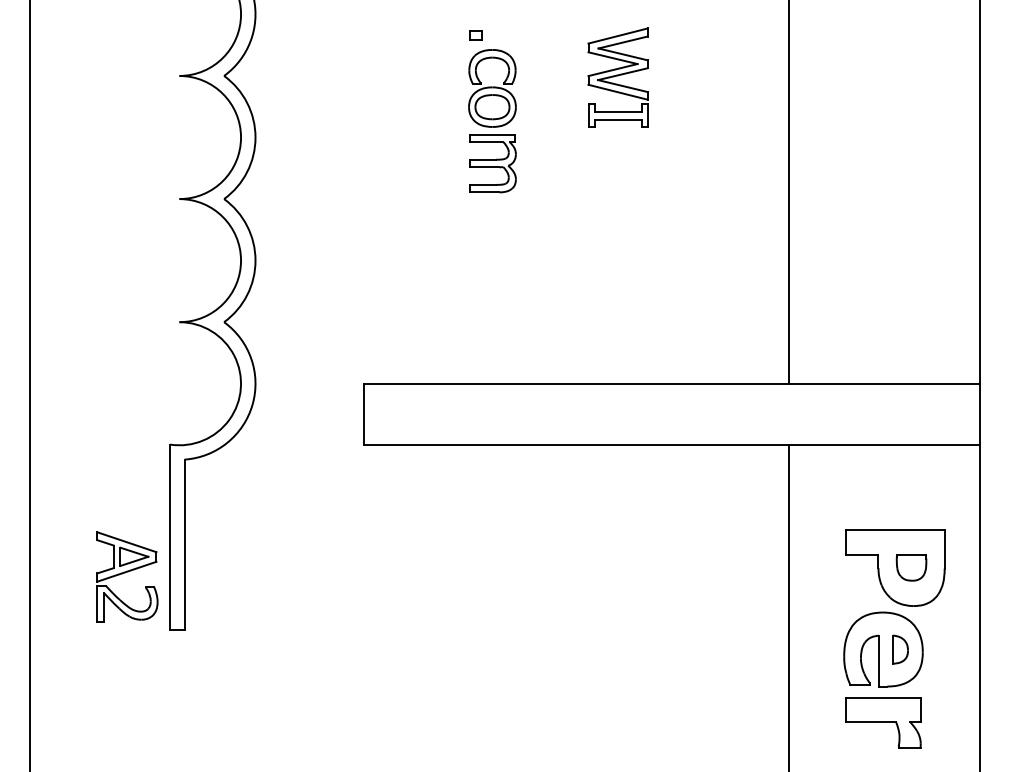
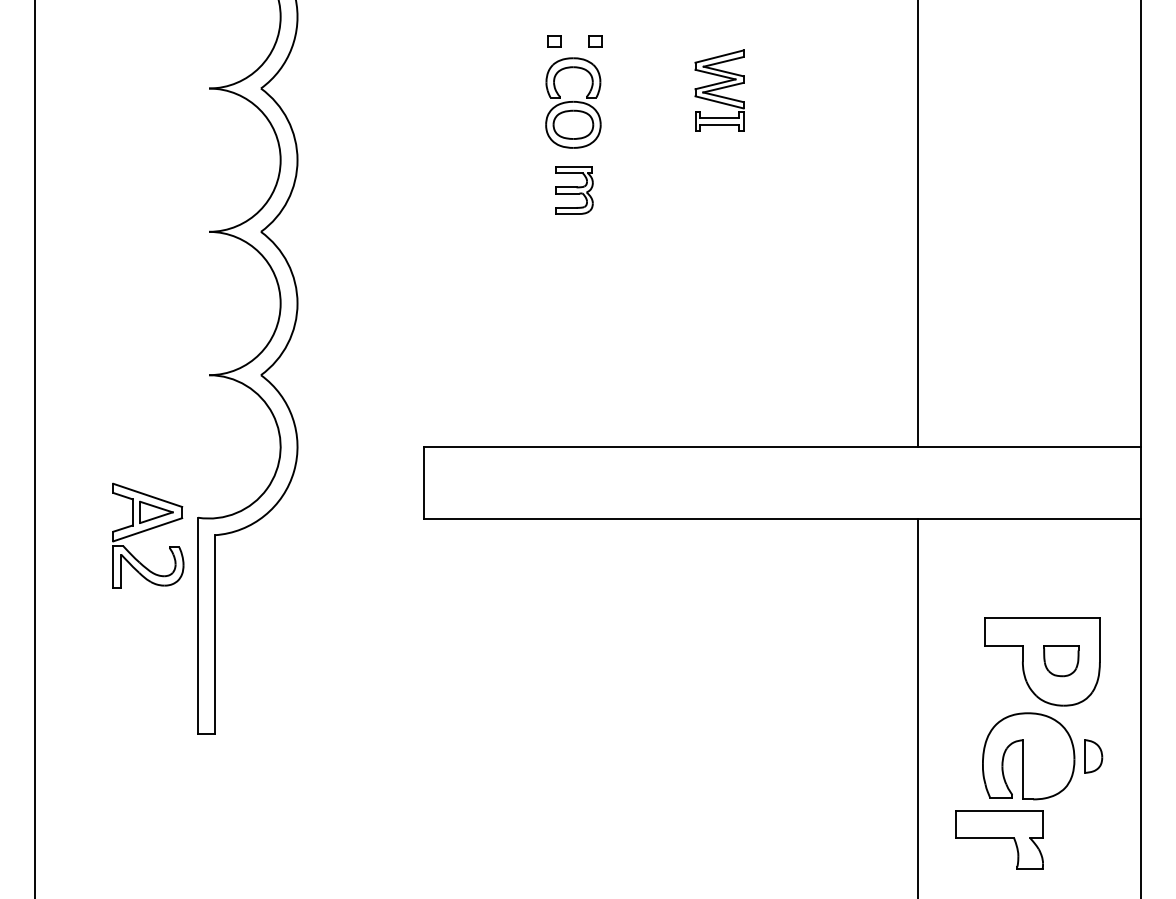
part: (511, 35) -> (595, 41), added
part: (617, 77) -> (719, 90), size x0.7
part: (493, 163) -> (574, 190), size x0.7
part: (127, 576) -> (148, 535), moved
part: (900, 649) -> (1093, 756), moved
part: (883, 722) -> (999, 839), moved

